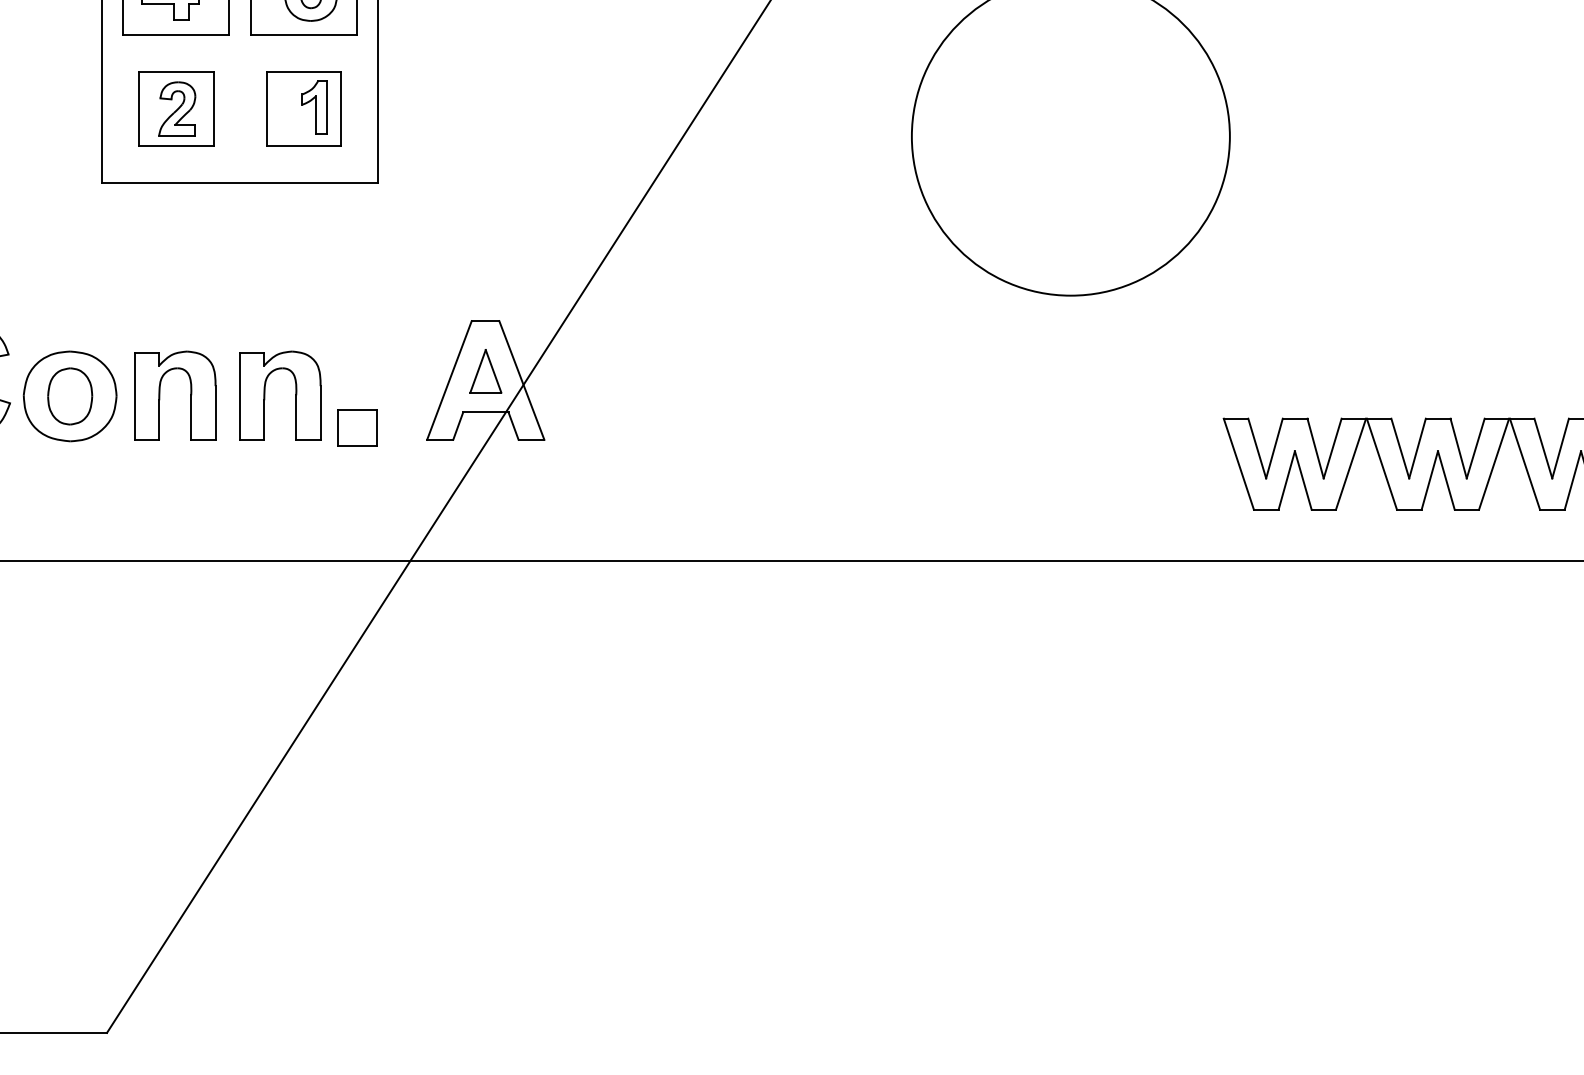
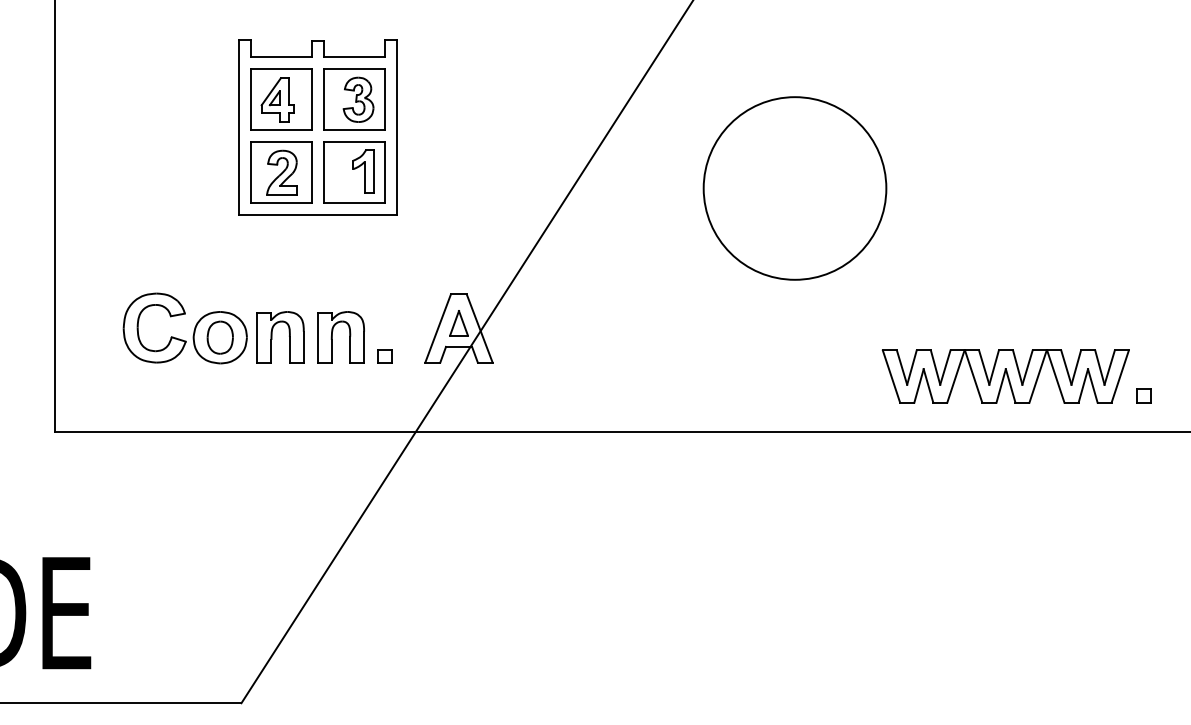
part: (176, 108) -> (281, 172), size x1.43
part: (303, 108) -> (354, 172), size x1.43
part: (356, 429) -> (384, 356), size x0.62

